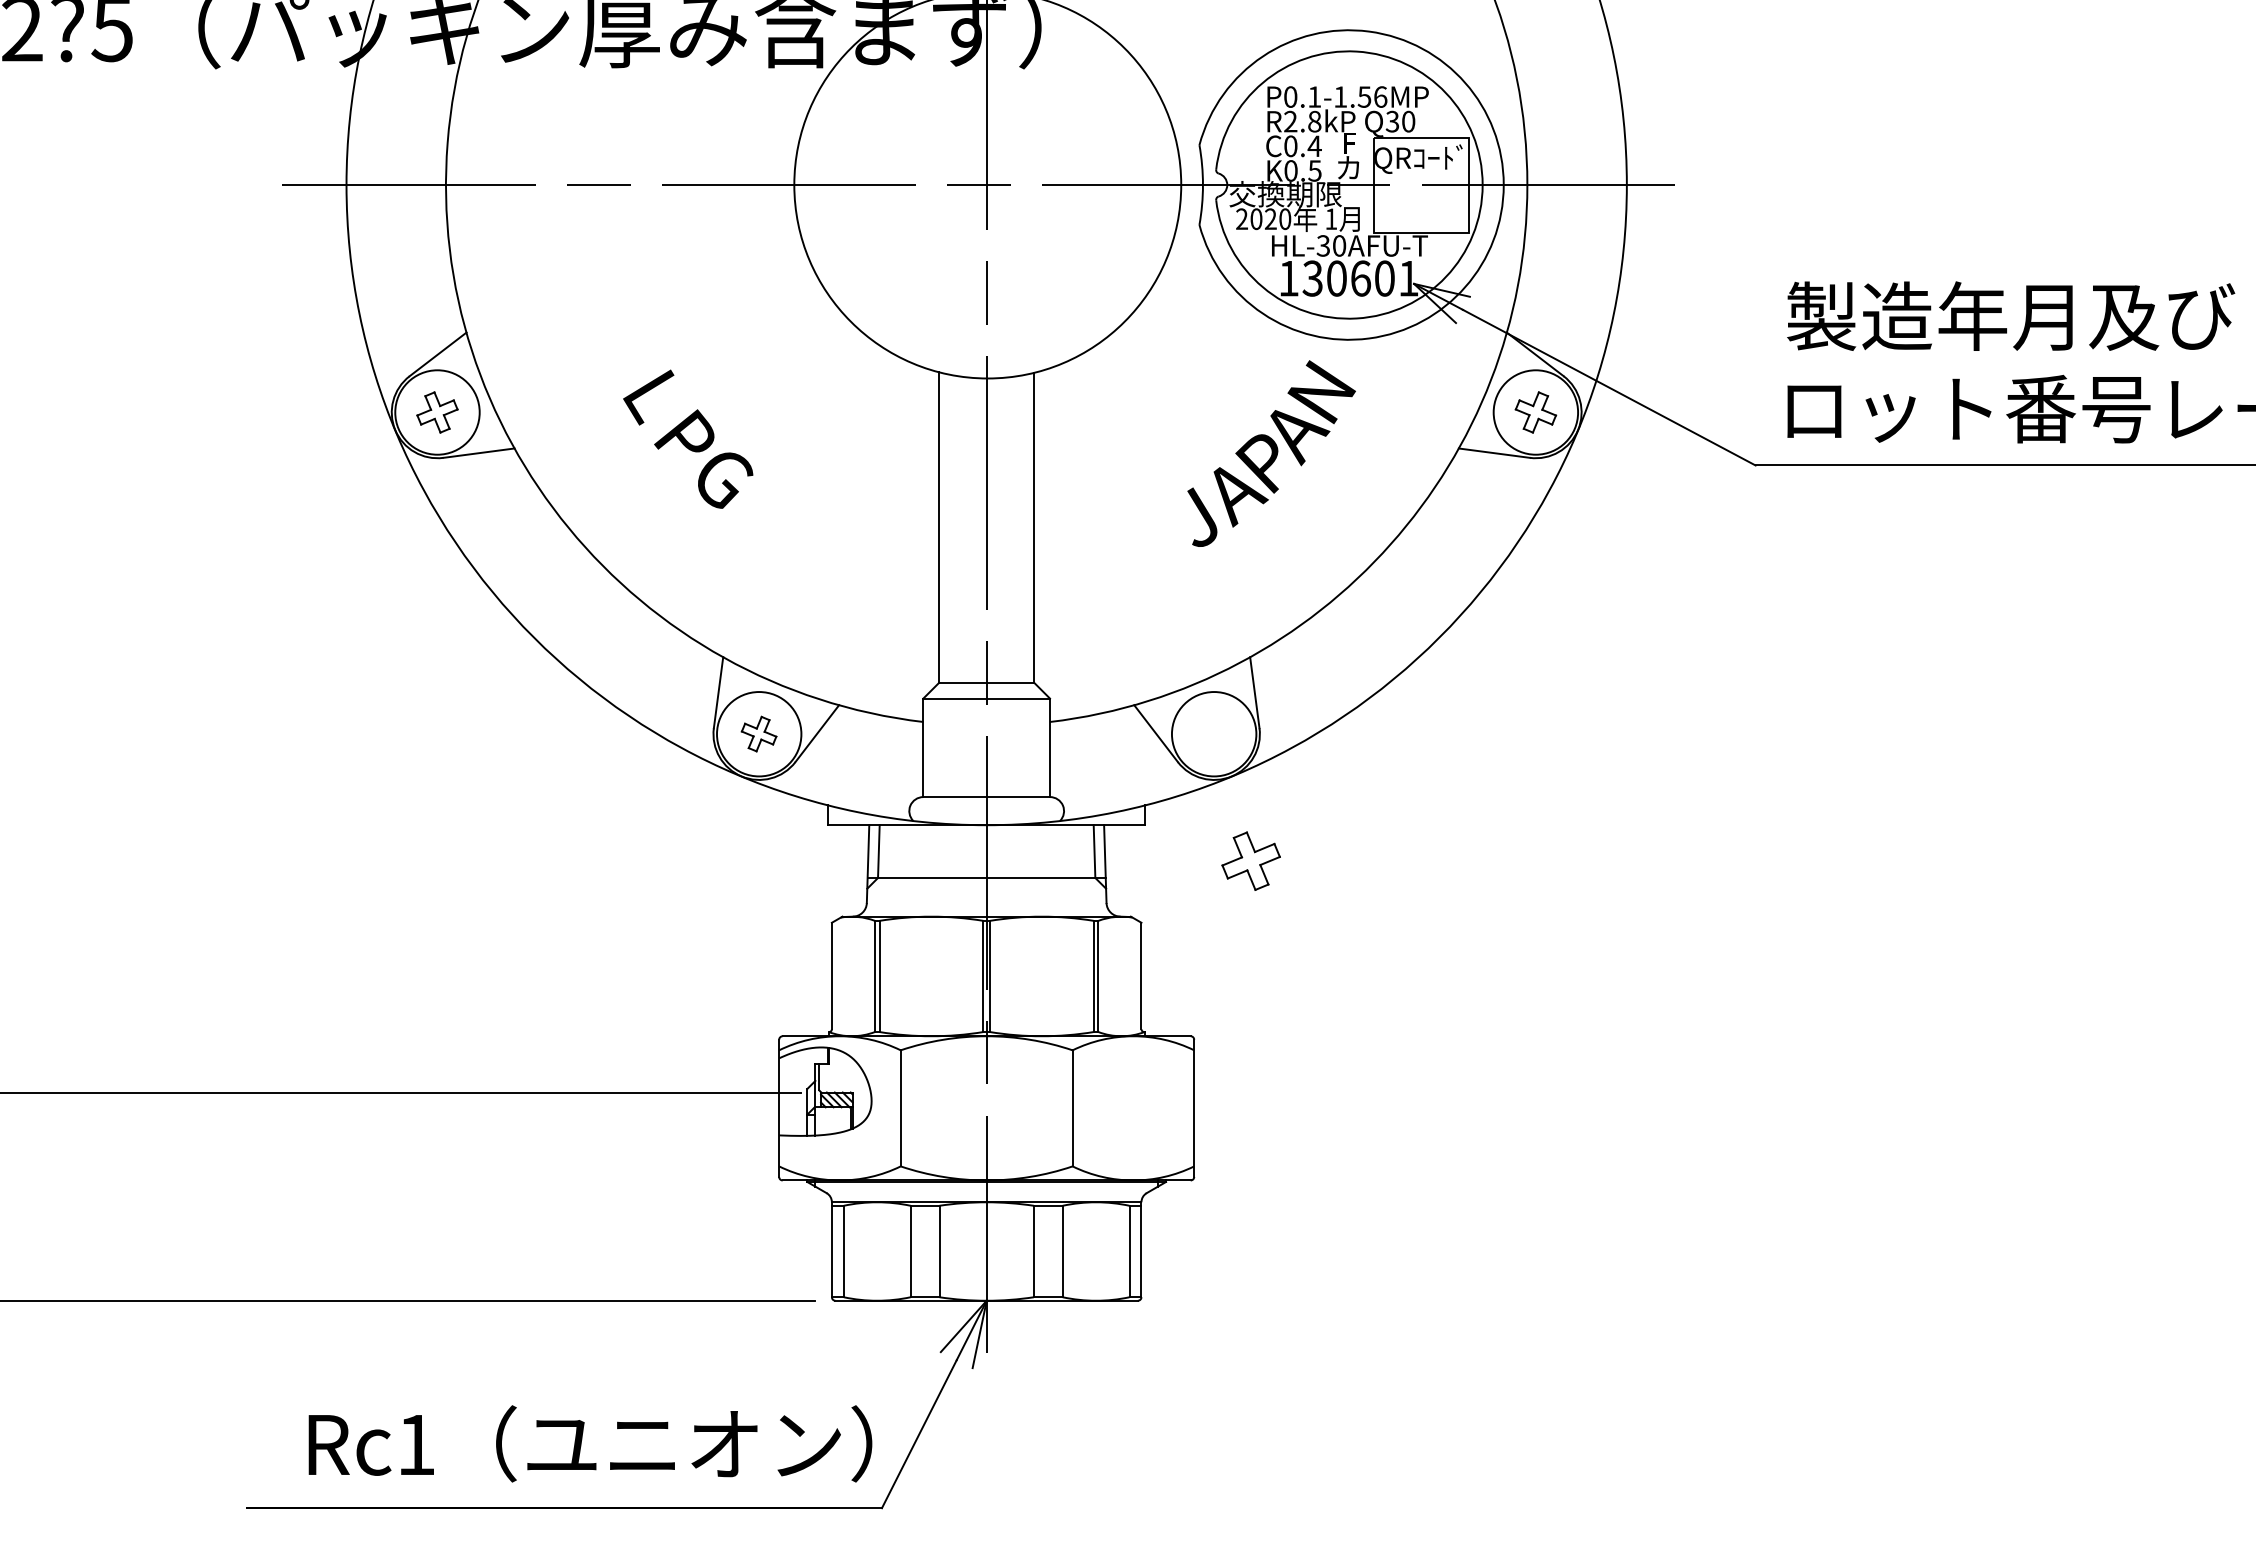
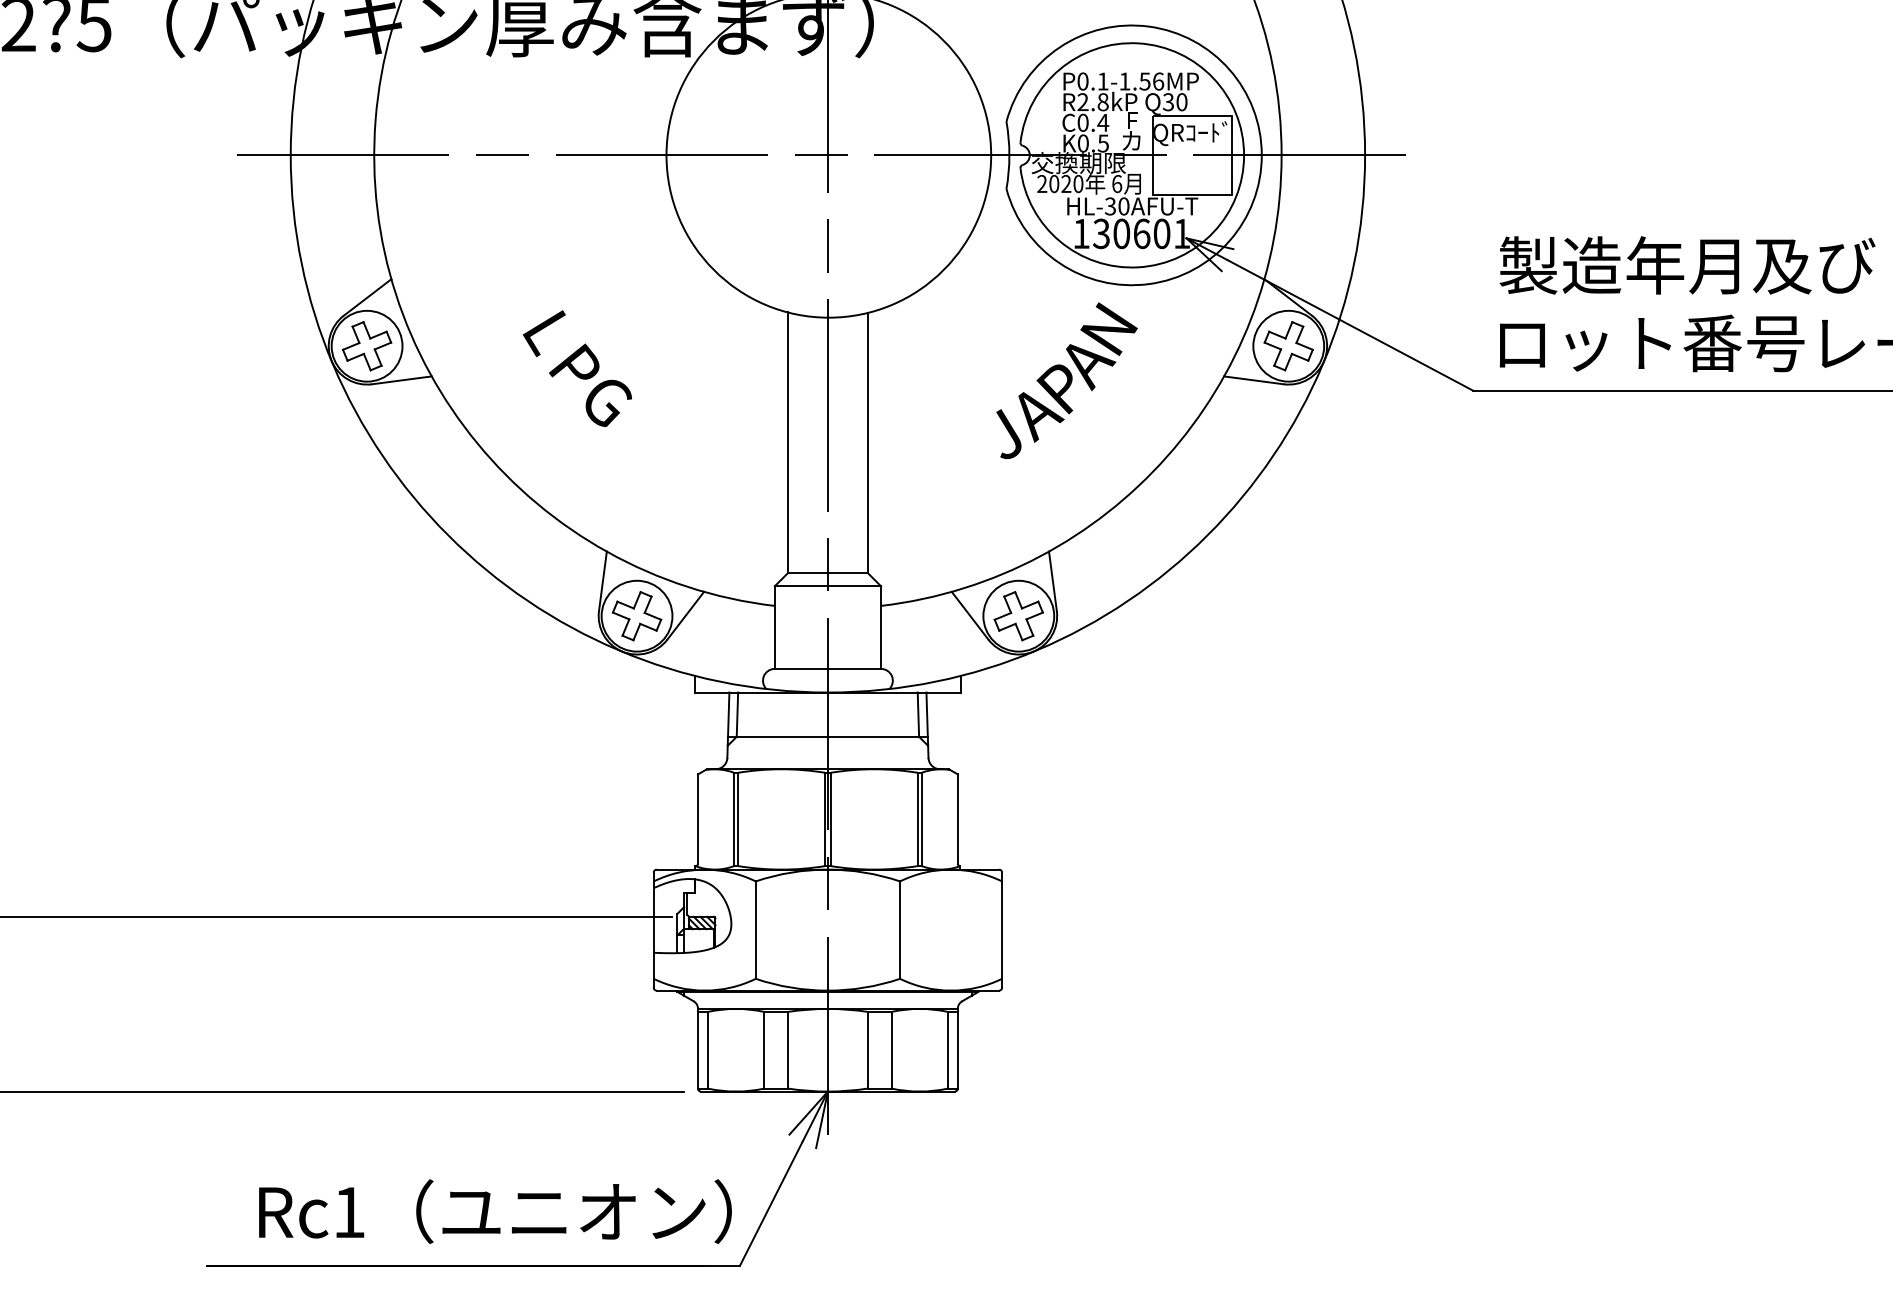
text: (1331, 219) -> (1117, 184), 1 -> 6
part: (437, 412) -> (367, 346), size x1.43
part: (1535, 412) -> (1288, 346), size x1.43
part: (758, 733) -> (636, 615), size x1.67
part: (1250, 860) -> (1018, 615), moved

